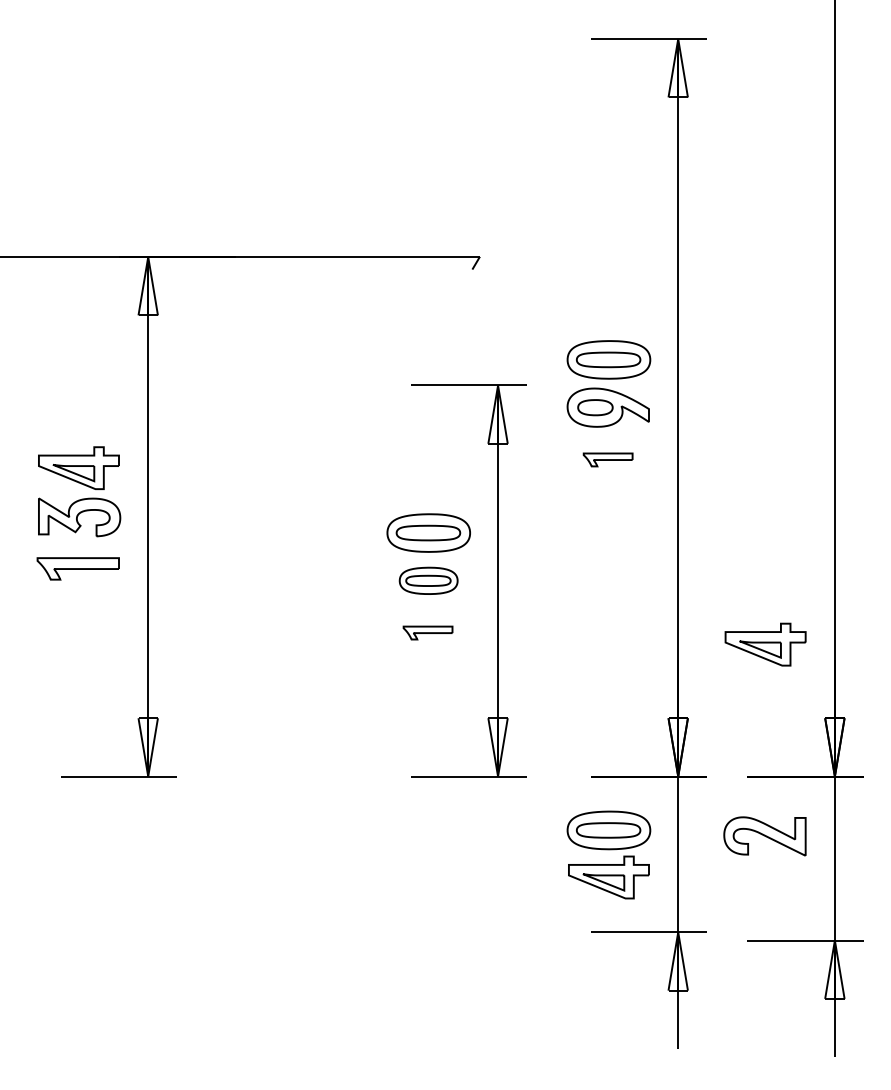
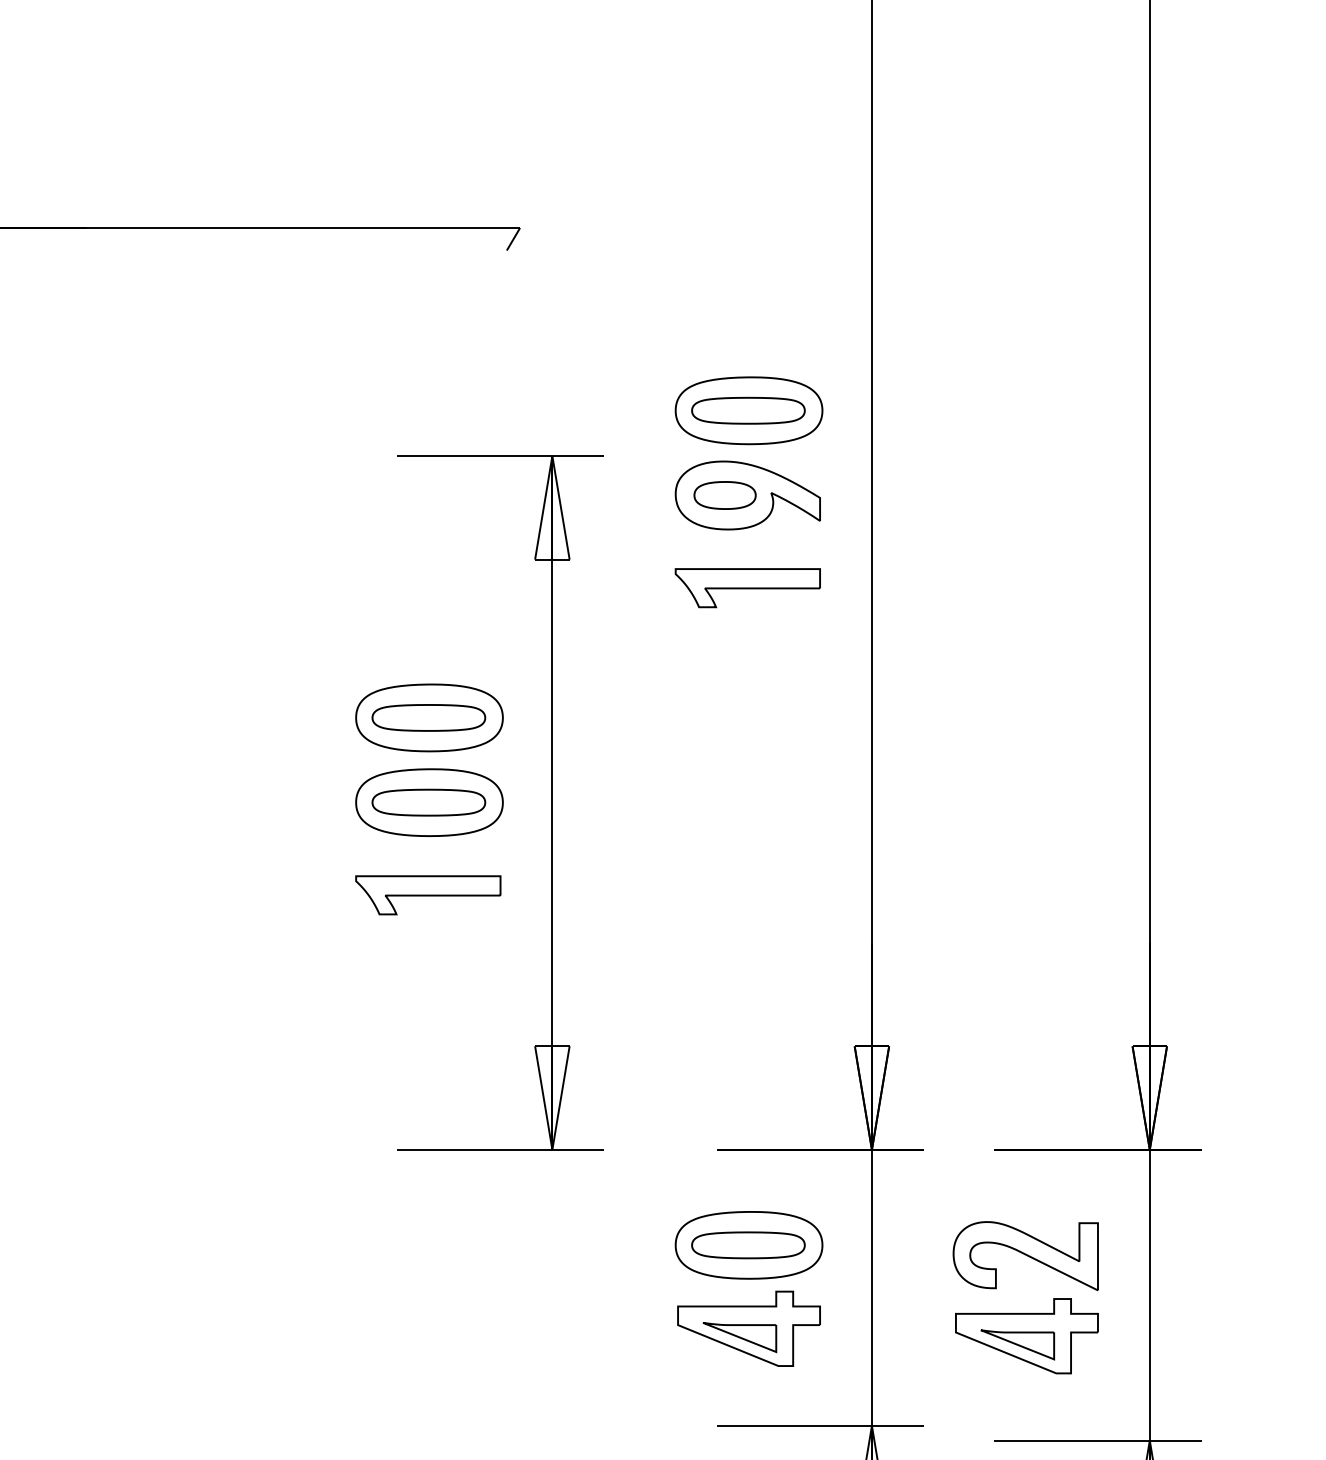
part: (607, 459) -> (746, 587), size x1.67
part: (428, 580) -> (428, 802), size x1.43
part: (427, 632) -> (427, 894), size x1.67
part: (765, 644) -> (1026, 1335), moved

